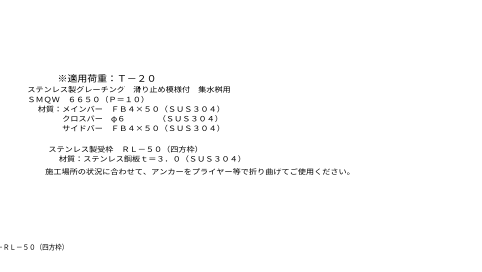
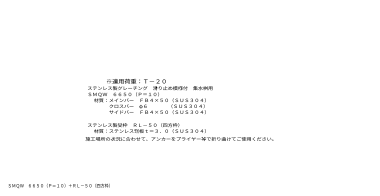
text: (197, 159) -> (179, 131), moved

